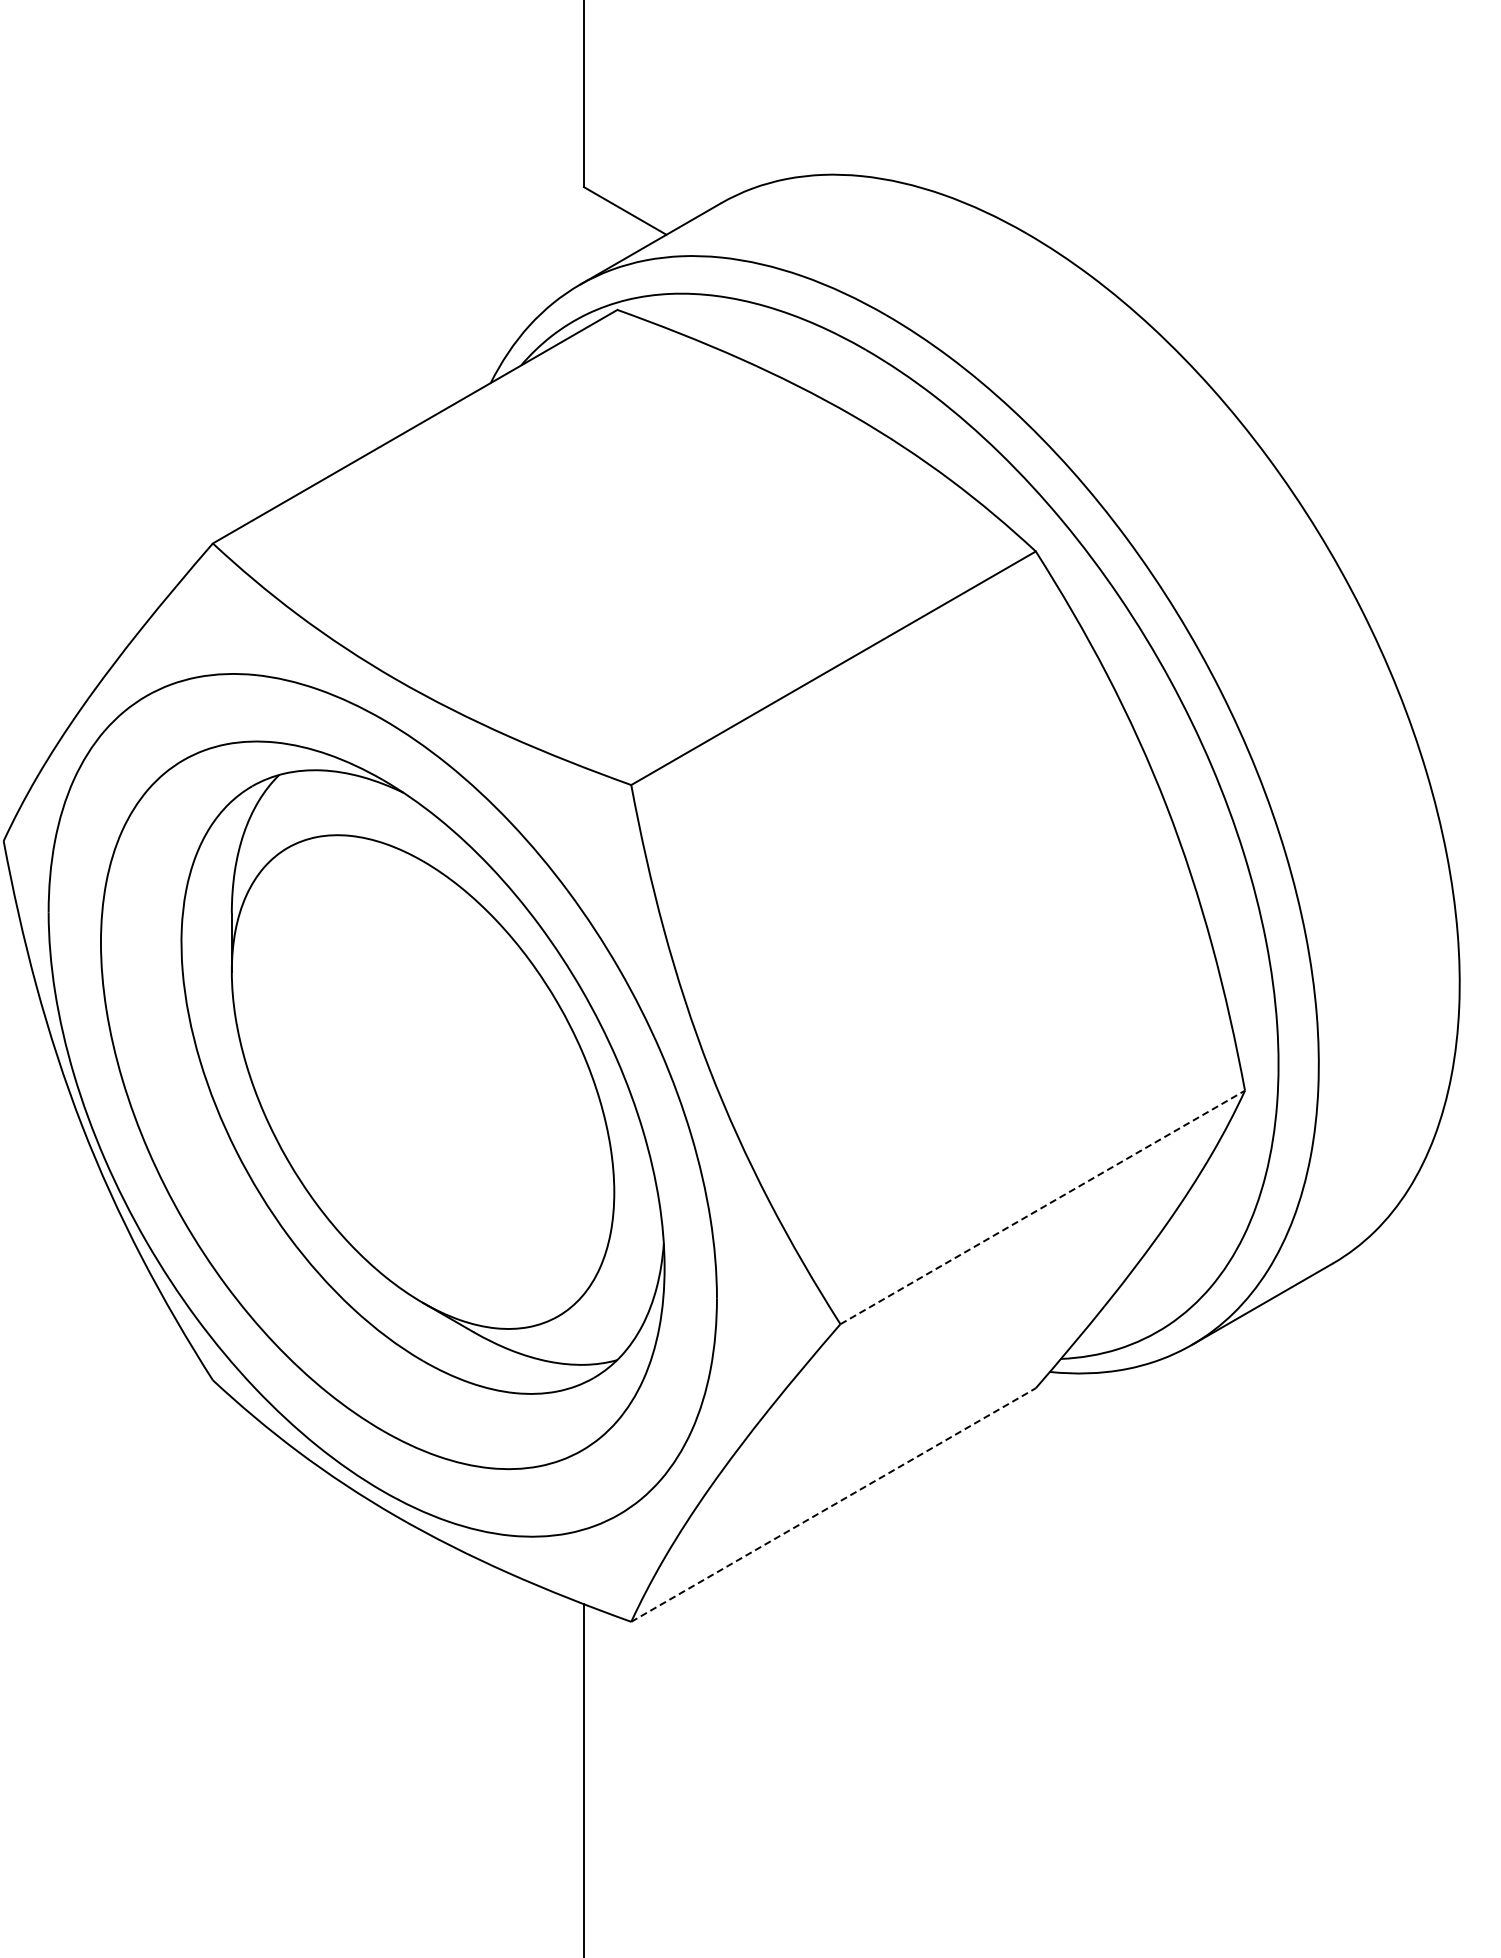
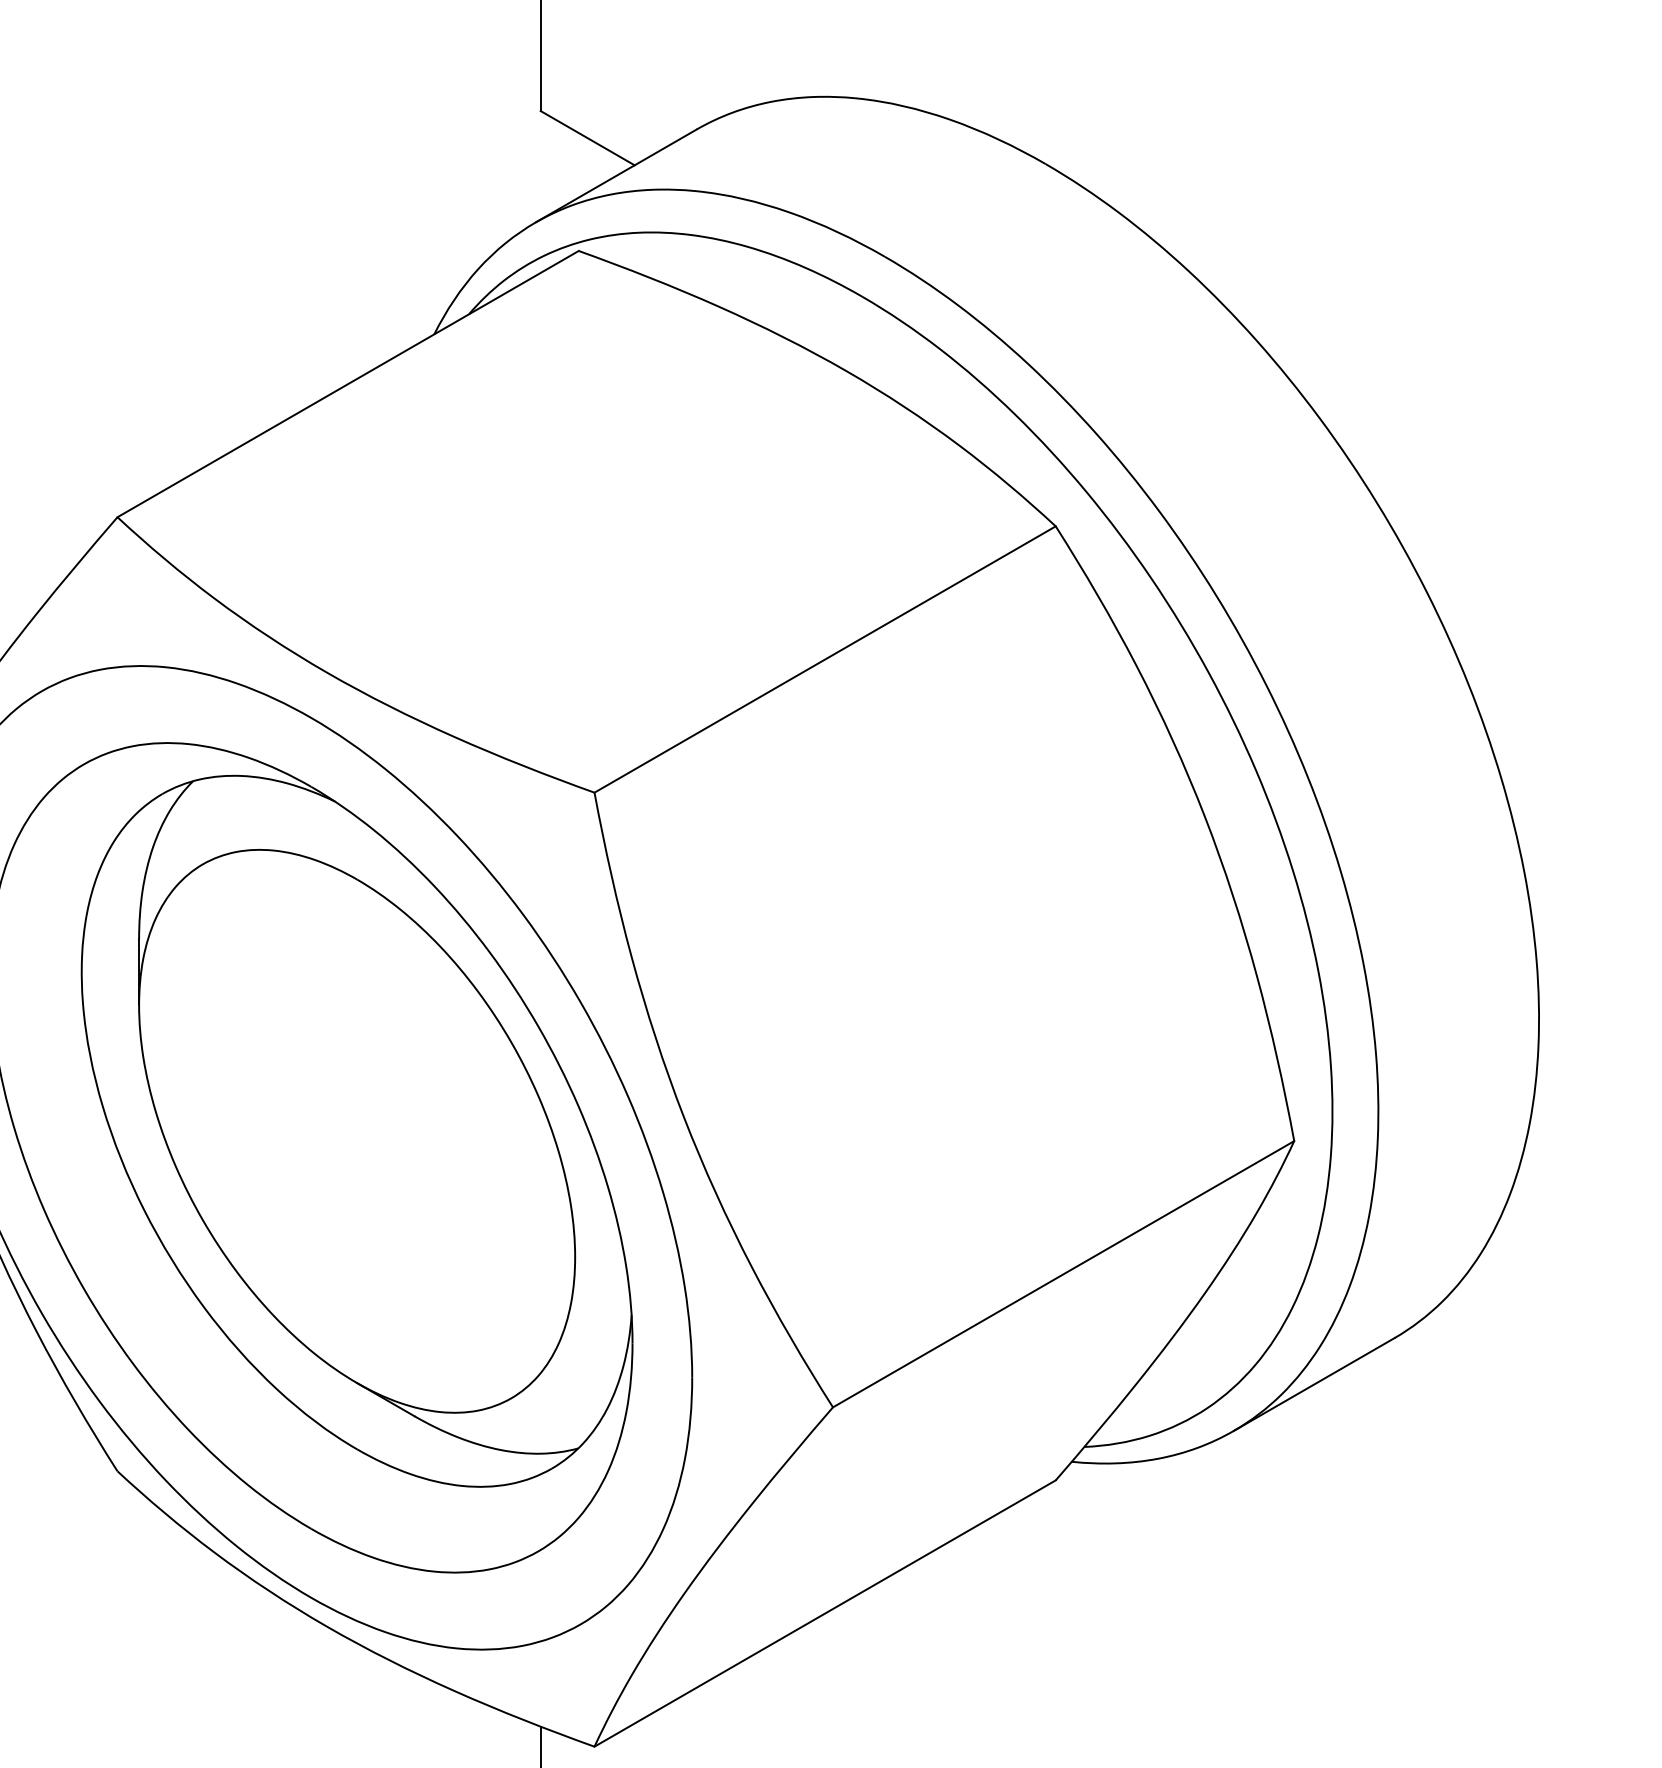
line: (1042, 1207) -> (1063, 1274), dashed -> solid
line: (833, 1505) -> (825, 1614), dashed -> solid

